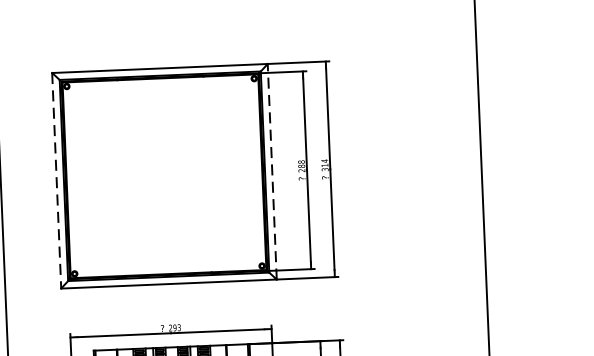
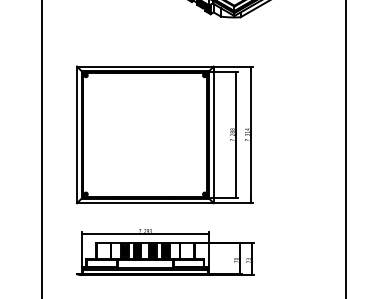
line: (271, 171) -> (213, 134), dashed -> solid
line: (57, 181) -> (77, 135), dashed -> solid

